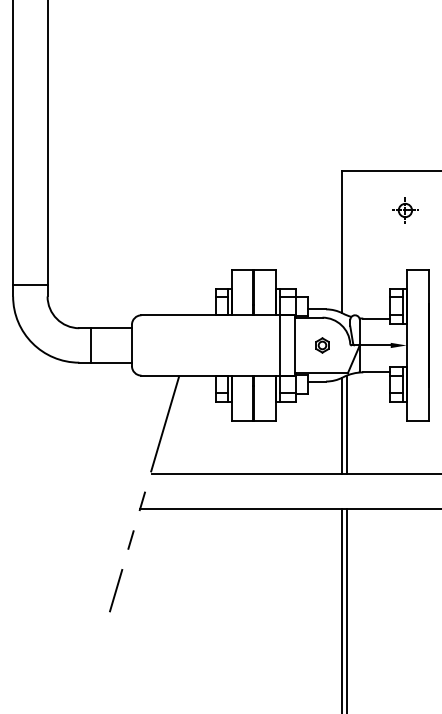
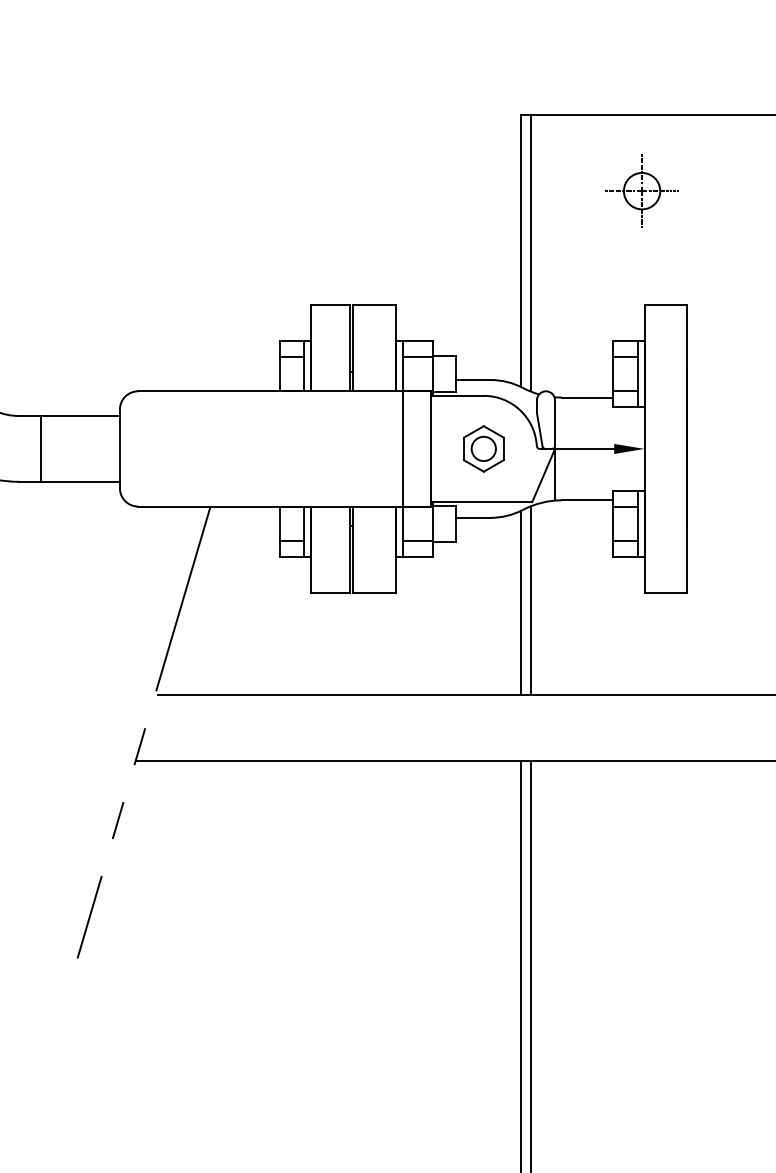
part: (405, 210) -> (642, 191), size x1.43
line: (346, 242) -> (529, 252), added
part: (322, 345) -> (483, 449), size x1.67

